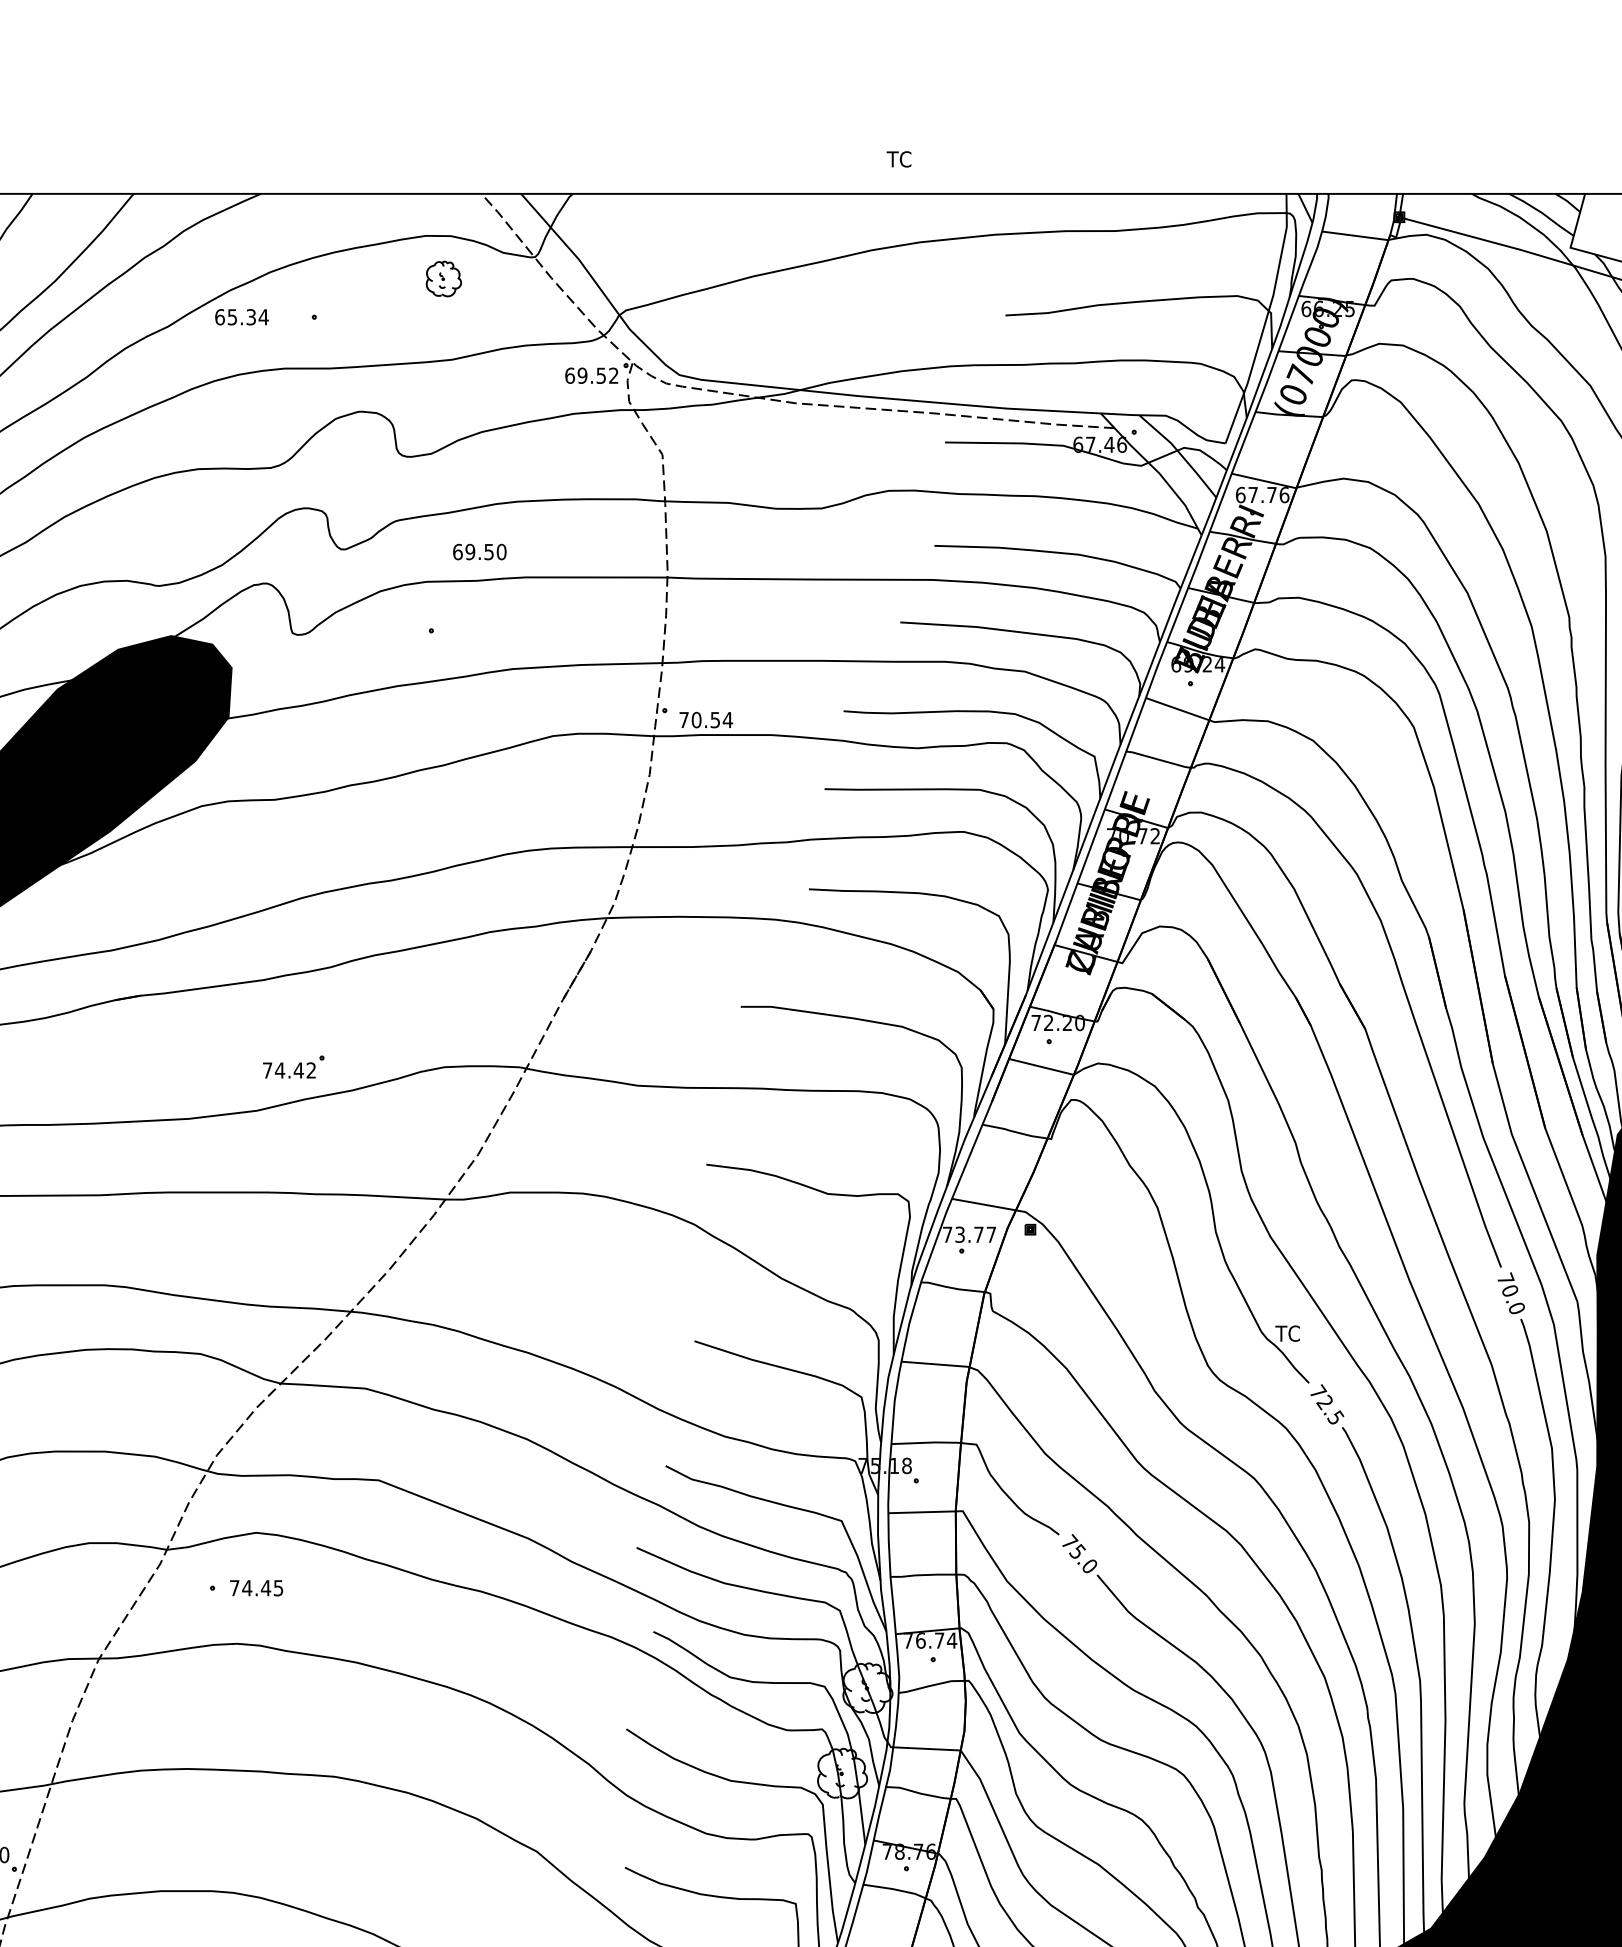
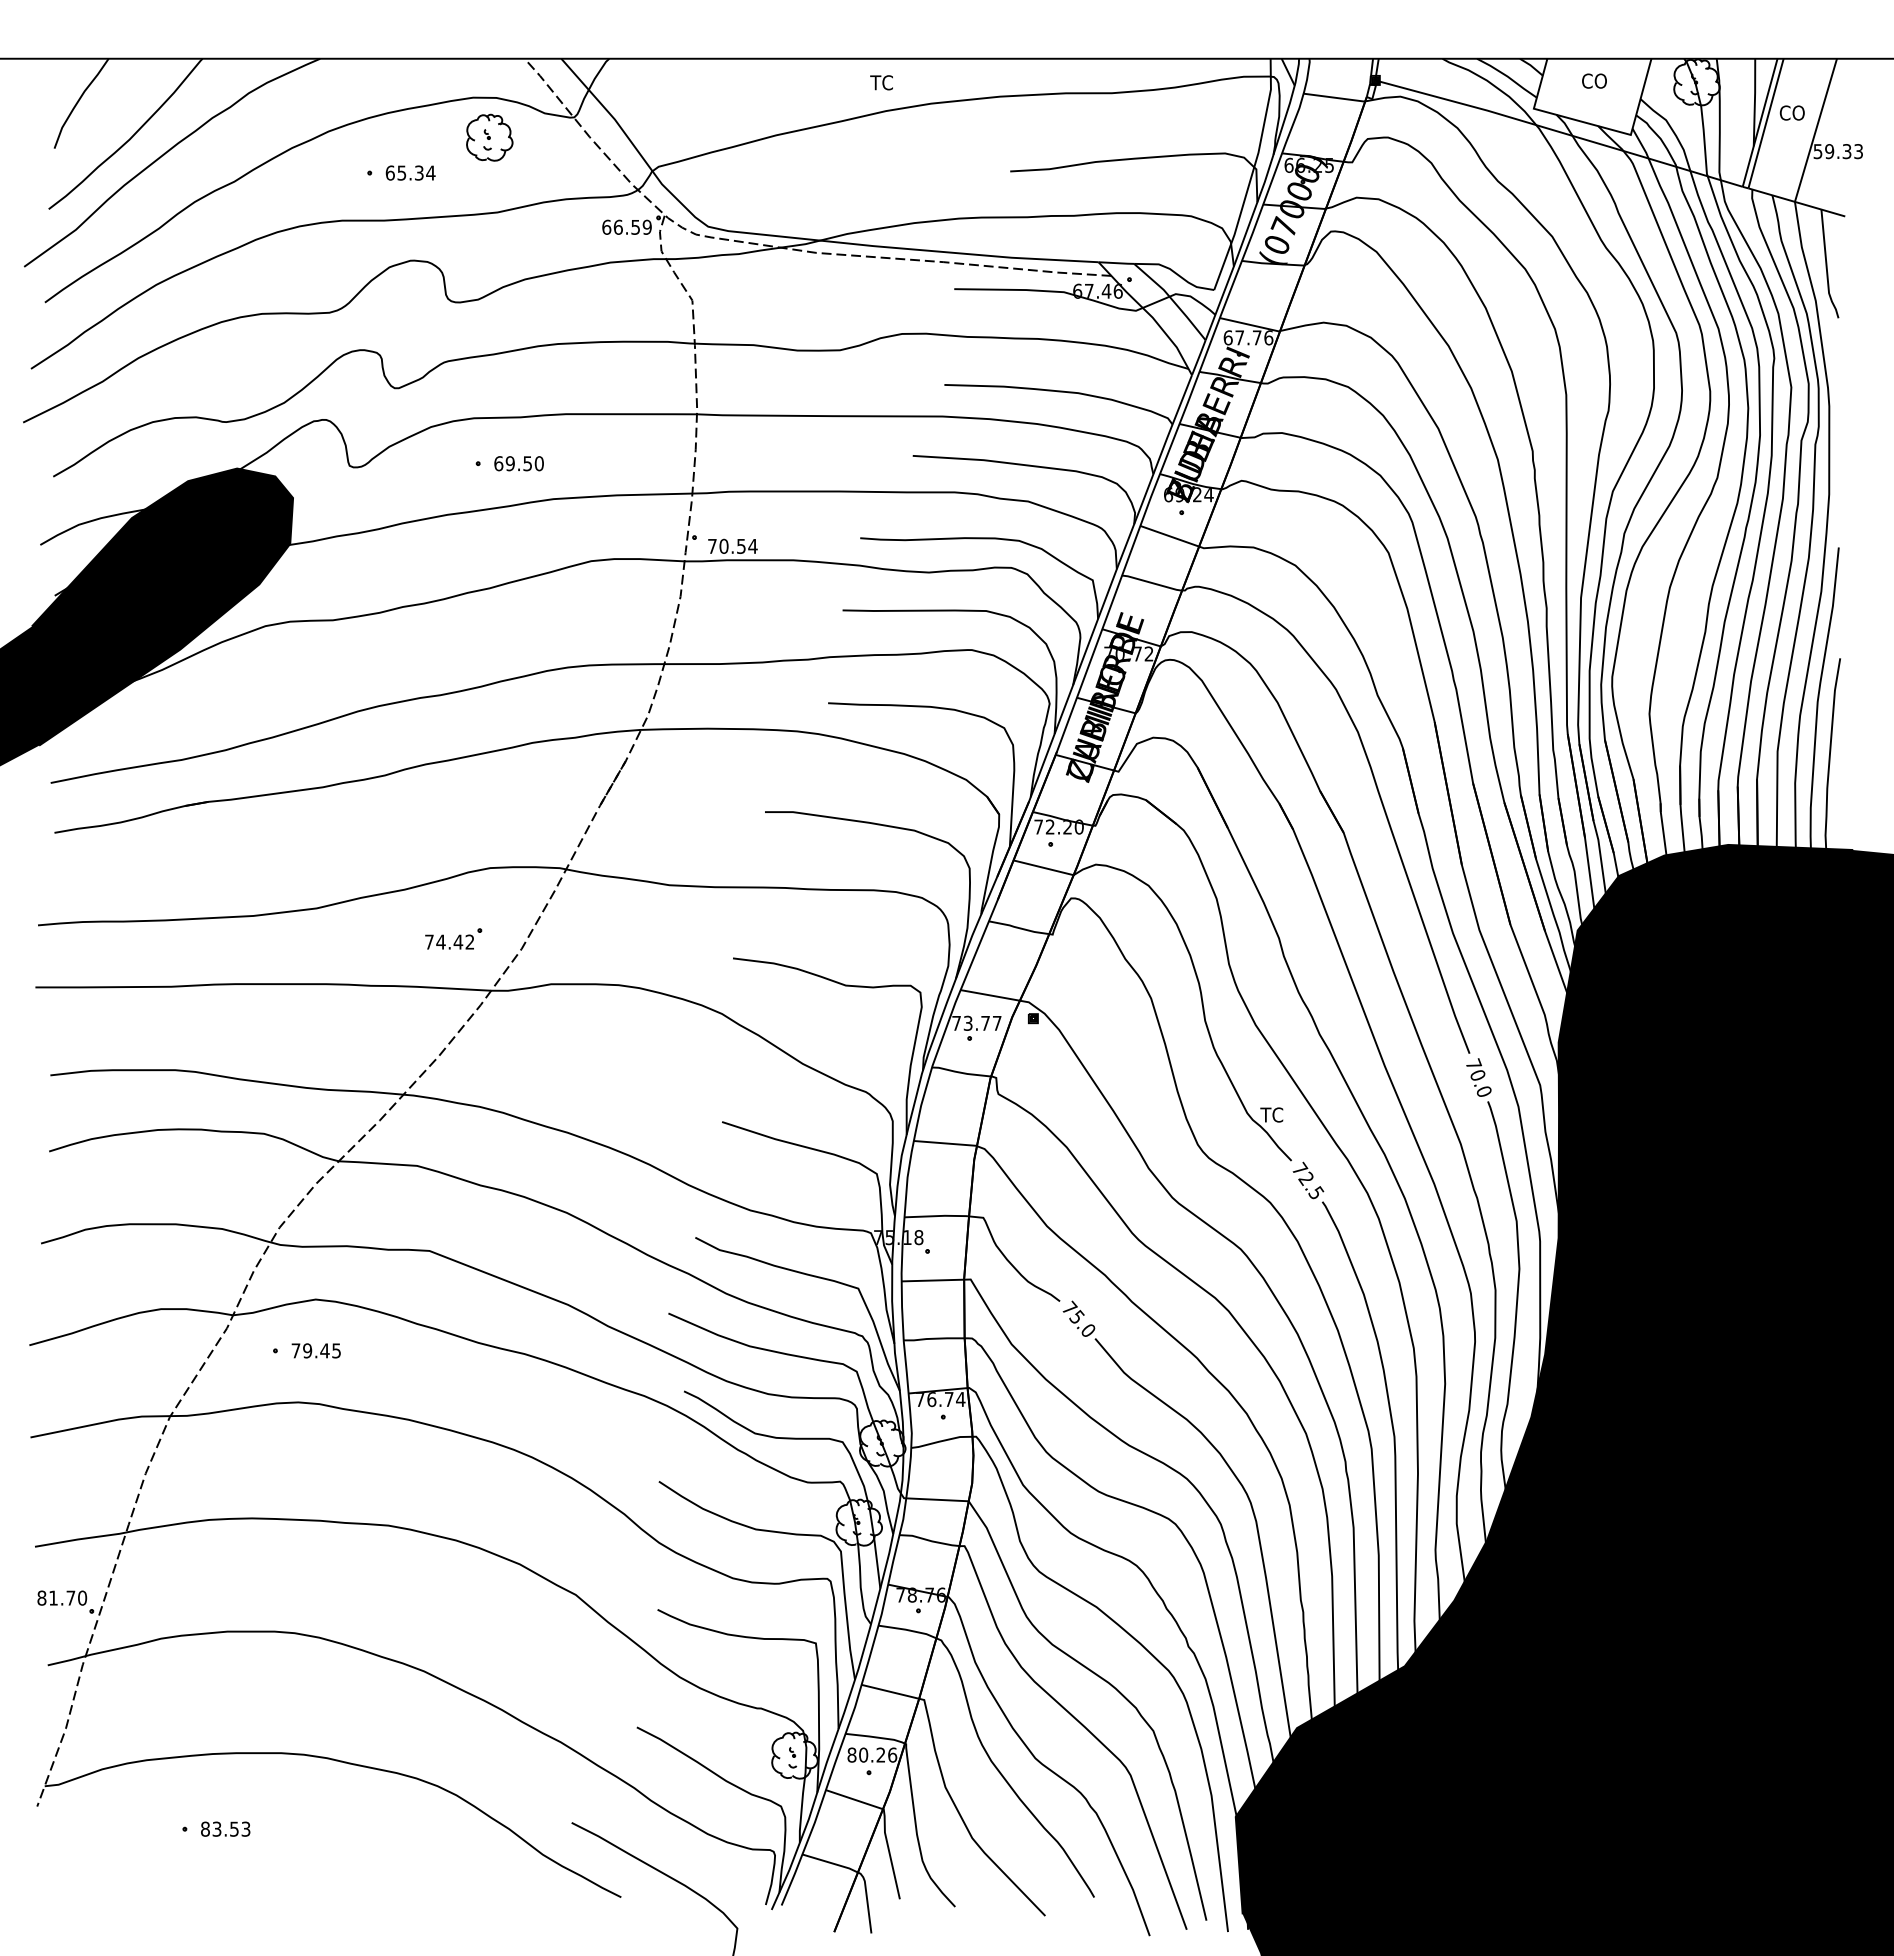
text: (898, 159) -> (881, 82), moved
part: (443, 278) -> (489, 137), size x1.43
text: (241, 316) -> (410, 172), moved
text: (597, 374) -> (632, 226), 69.52 -> 66.59
text: (479, 551) -> (518, 463), moved
part: (293, 1066) -> (453, 938), moved
text: (247, 1587) -> (307, 1350), 74.45 -> 79.45

